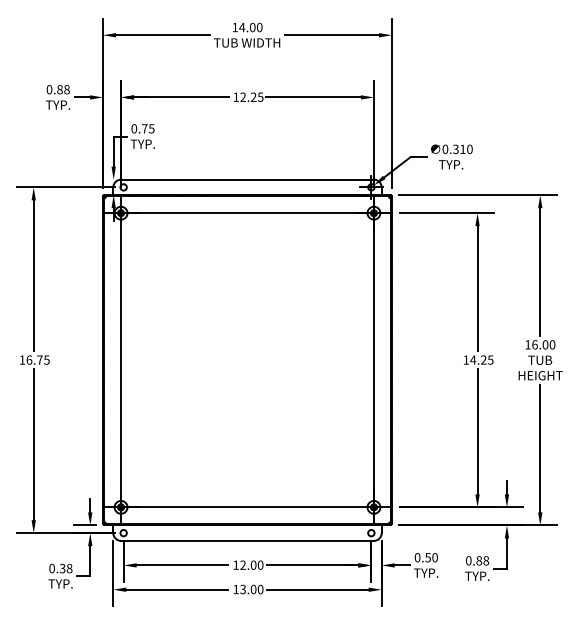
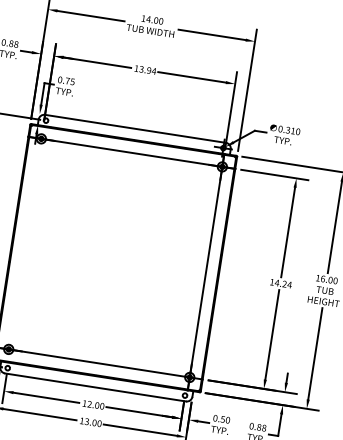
text: (251, 96) -> (147, 69), 12.25 -> 13.94
text: (490, 359) -> (289, 284), 14.25 -> 14.24
line: (121, 360) -> (25, 244), removed

